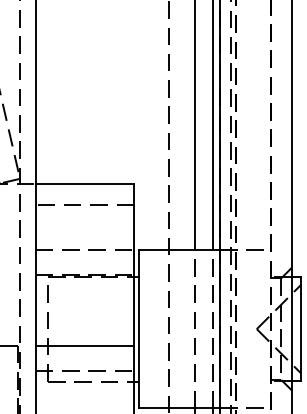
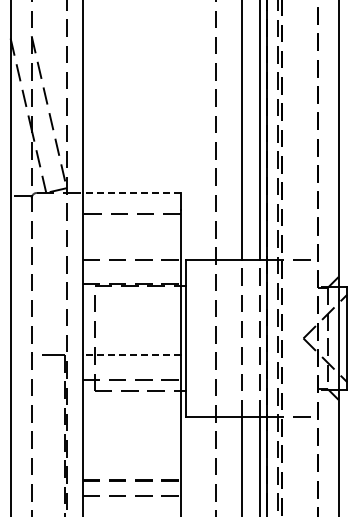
line: (84, 183) -> (131, 192), solid -> dashed
line: (84, 346) -> (131, 355), solid -> dashed

